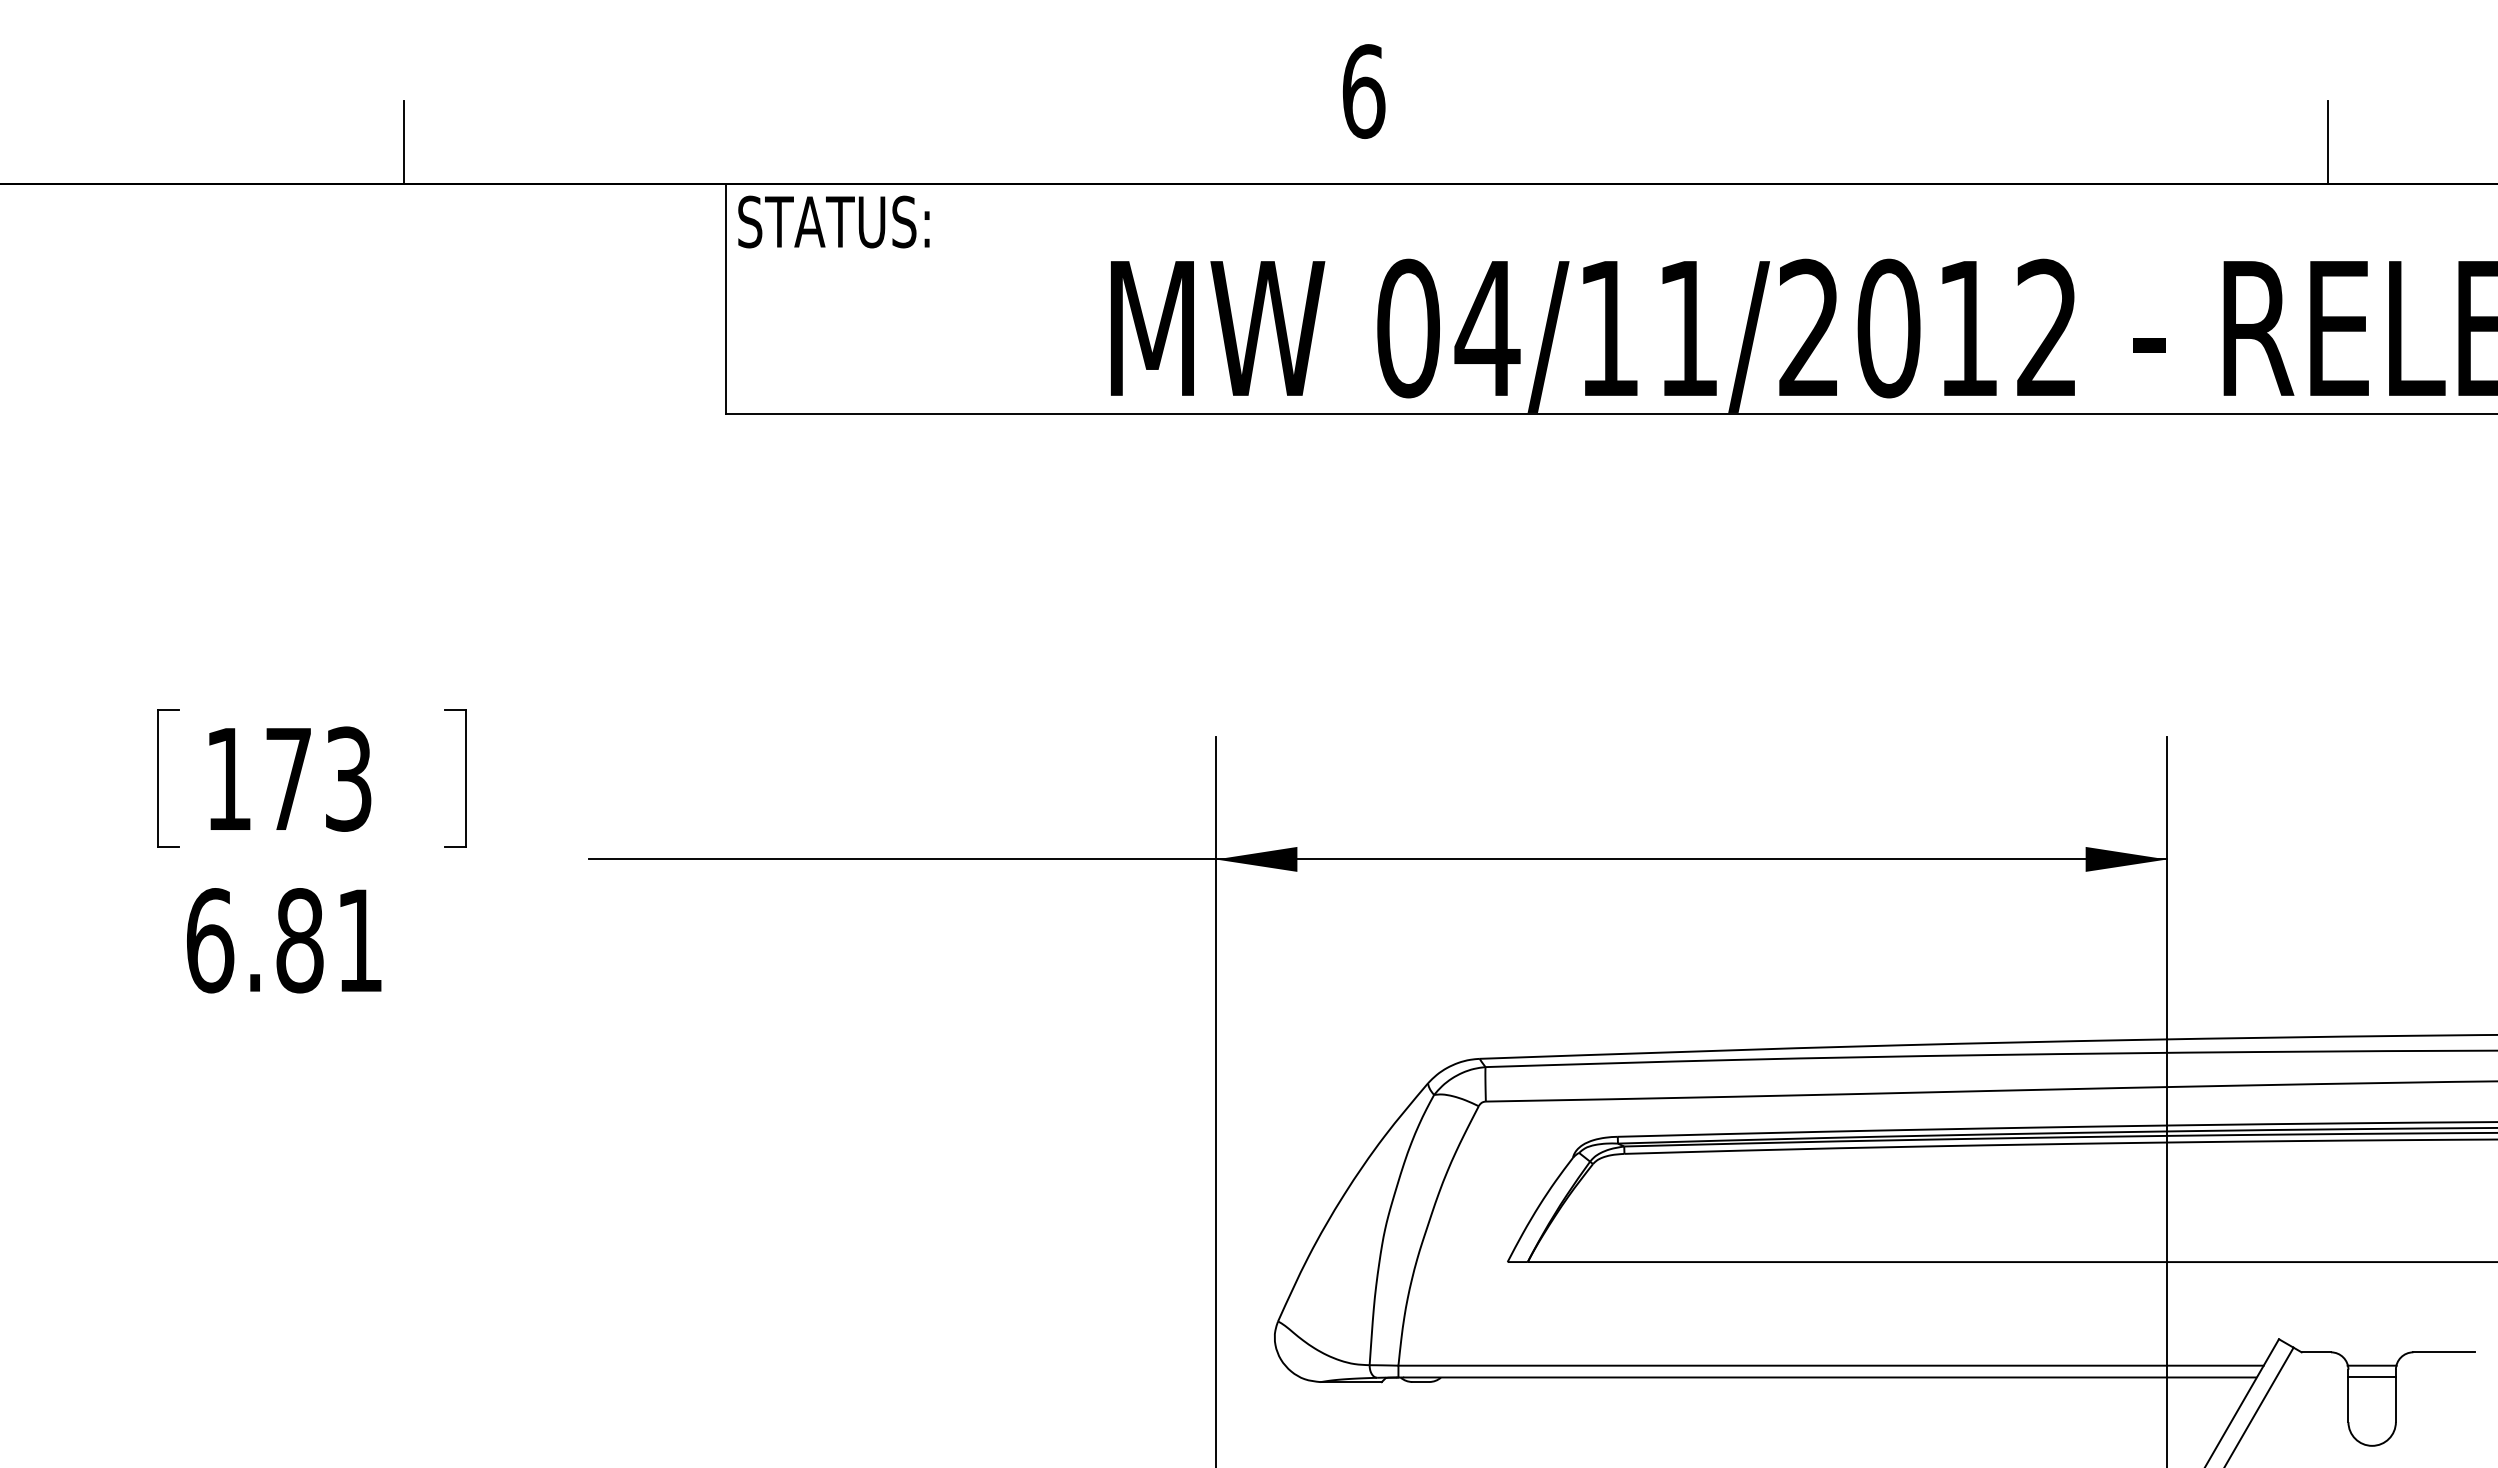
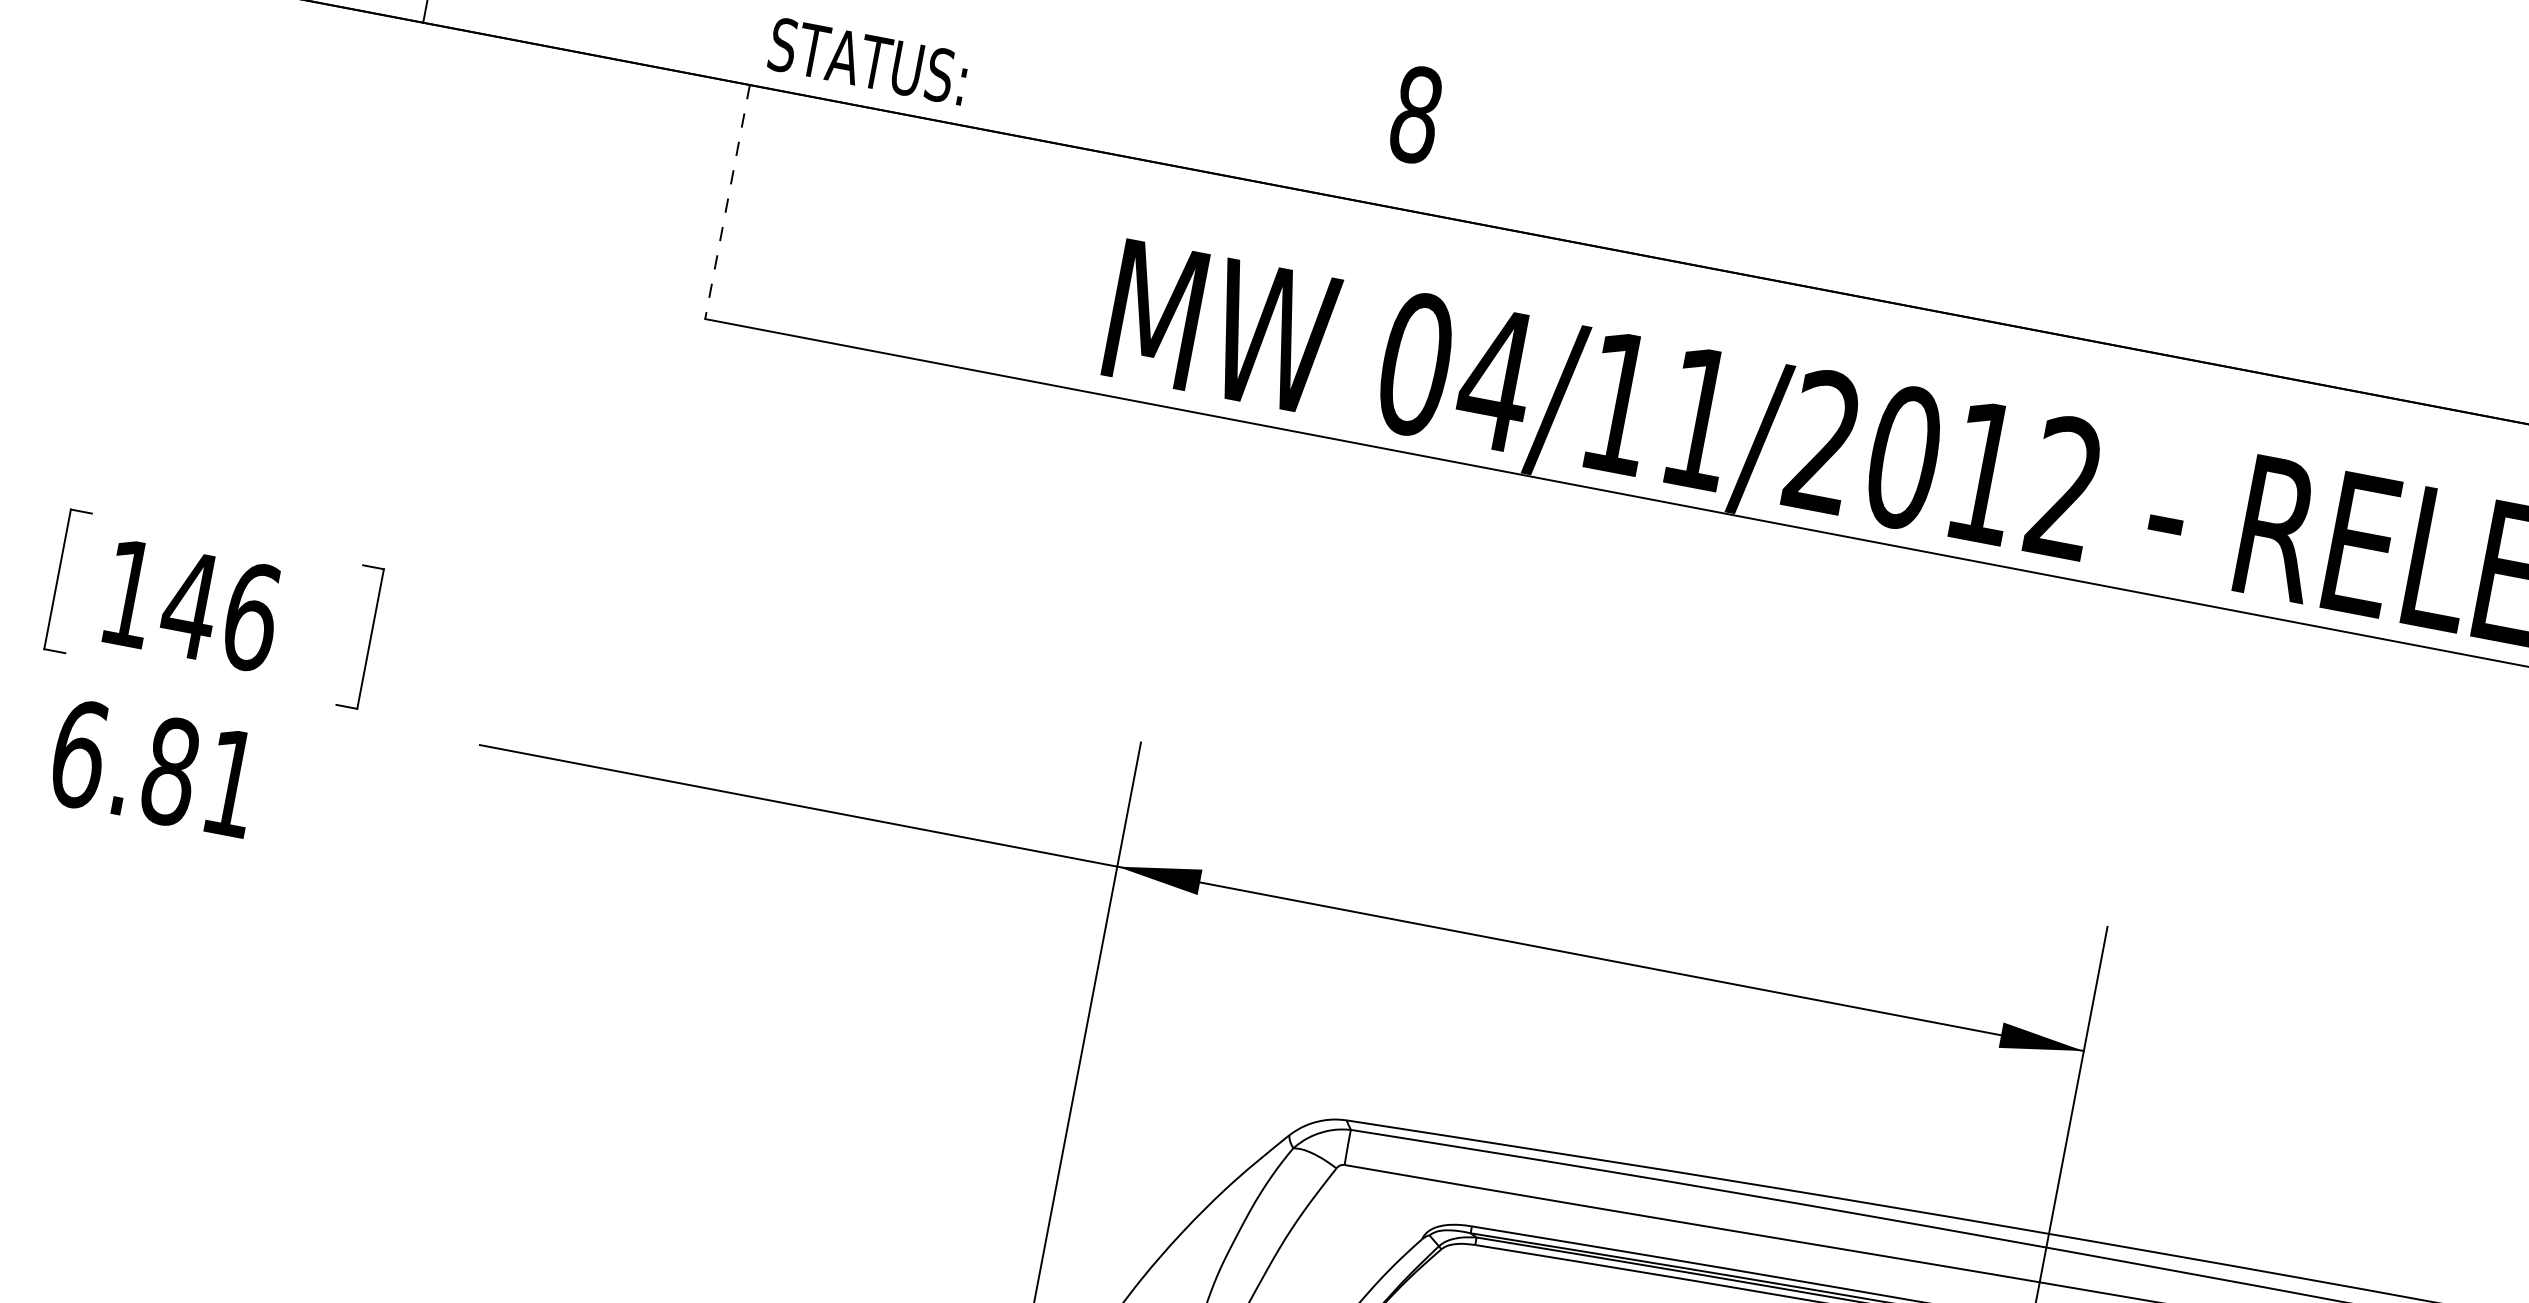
text: (1363, 91) -> (1416, 114), 6 -> 8
line: (2328, 142) -> (2386, 353), removed
text: (833, 221) -> (868, 60), moved
line: (725, 299) -> (727, 202), solid -> dashed
text: (317, 778) -> (219, 610), 173 -> 146

